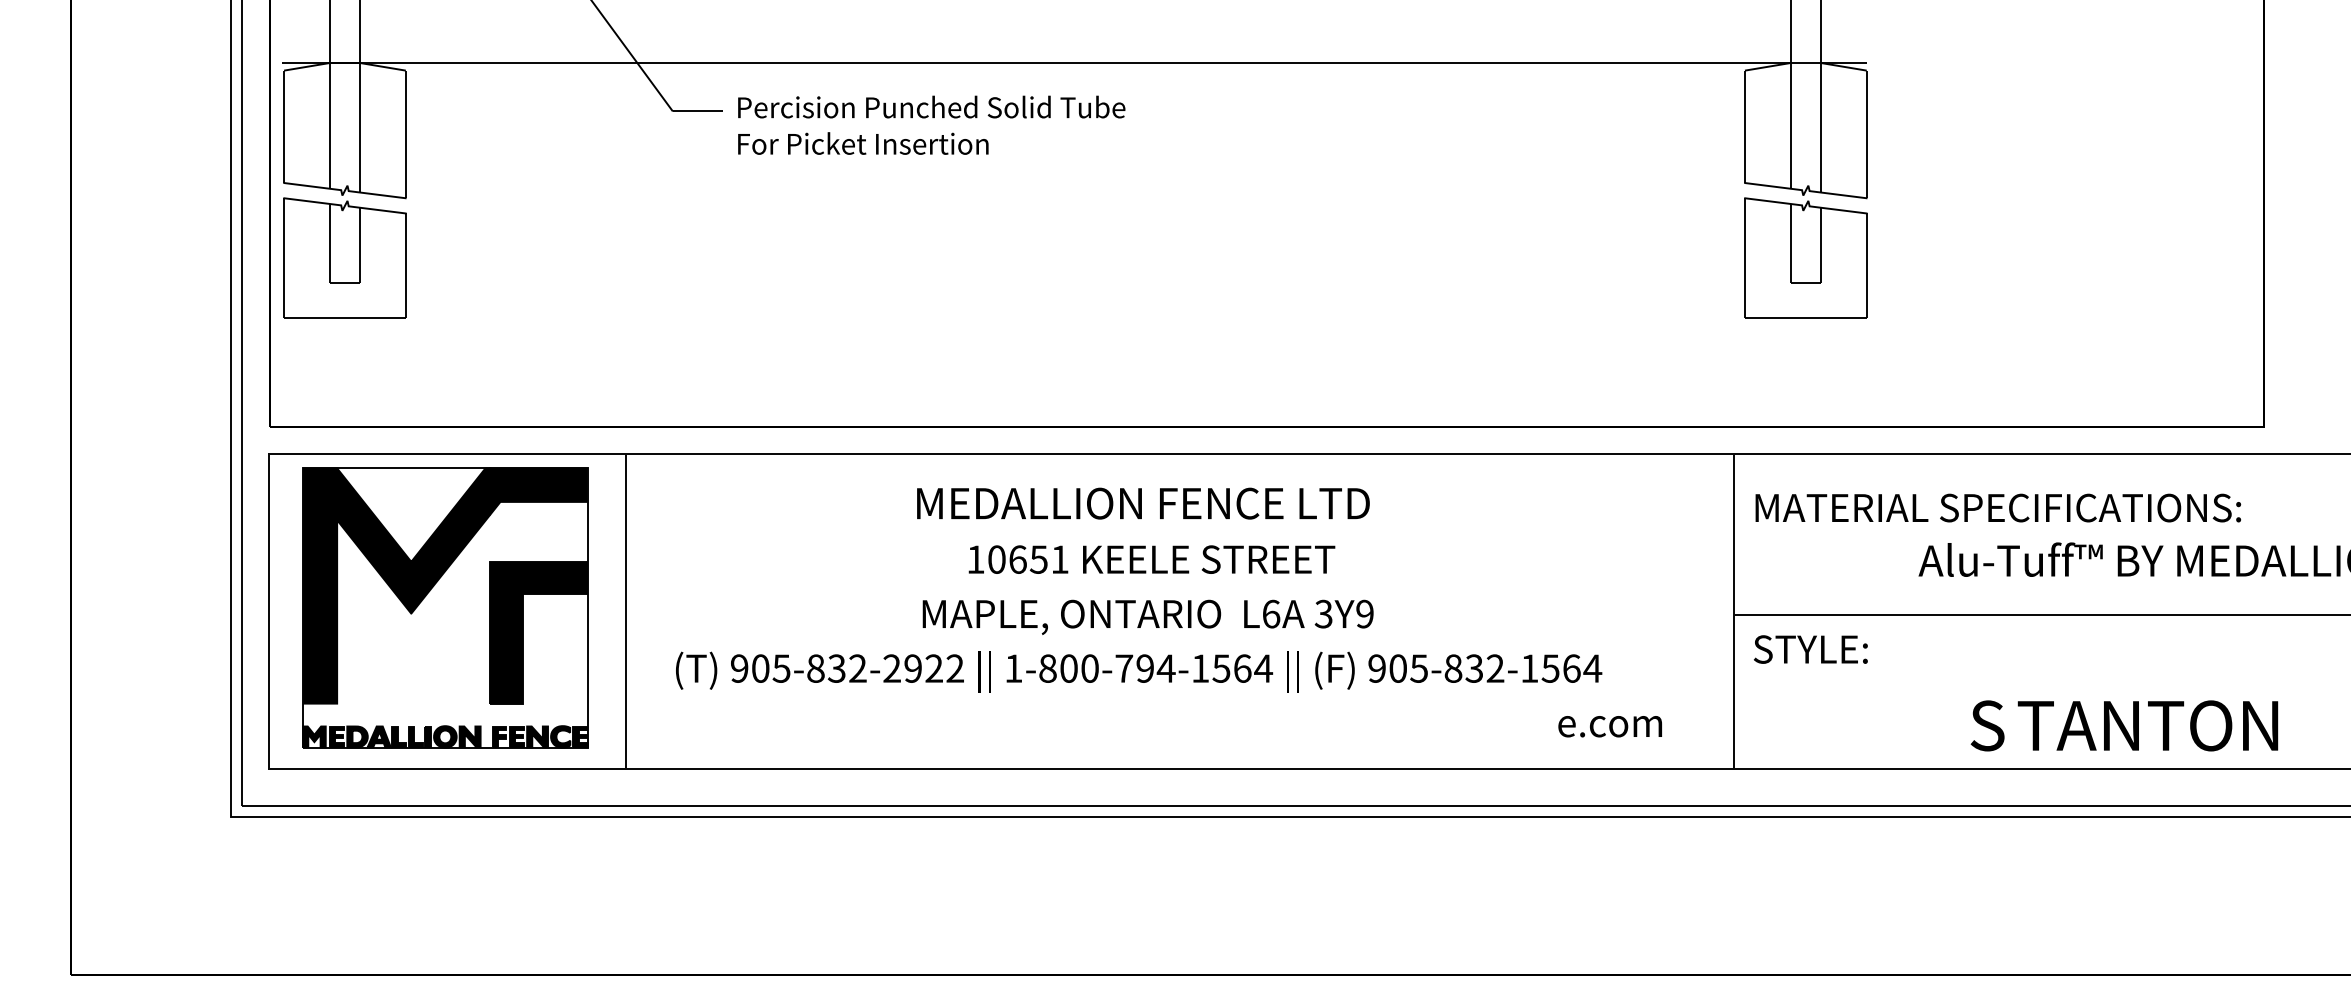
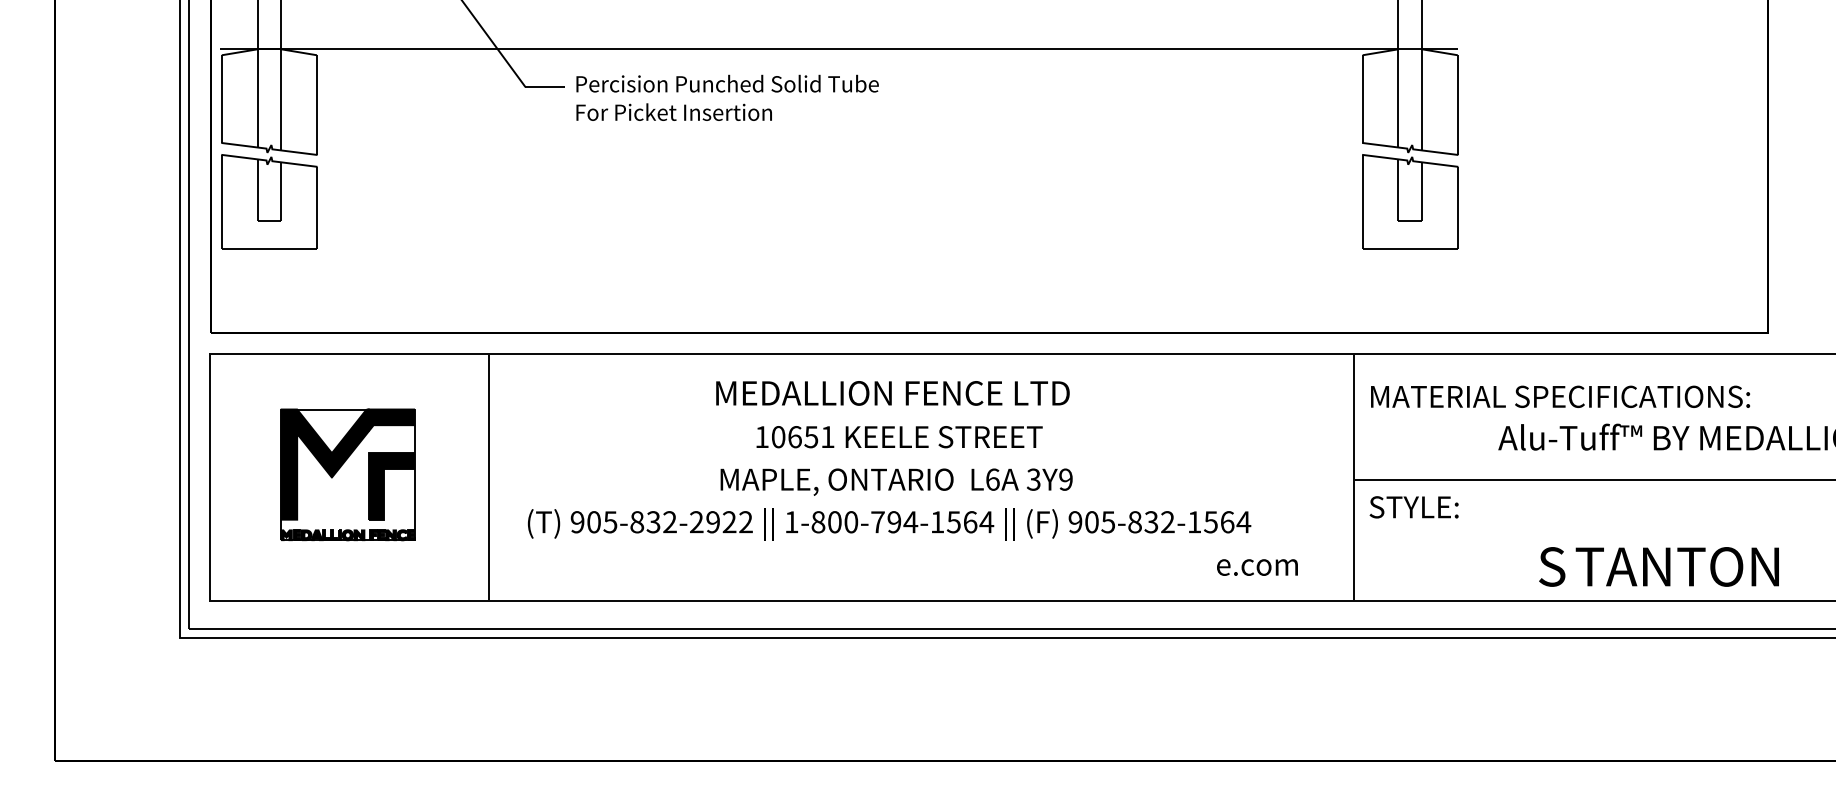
part: (445, 607) -> (347, 474), size x0.6

